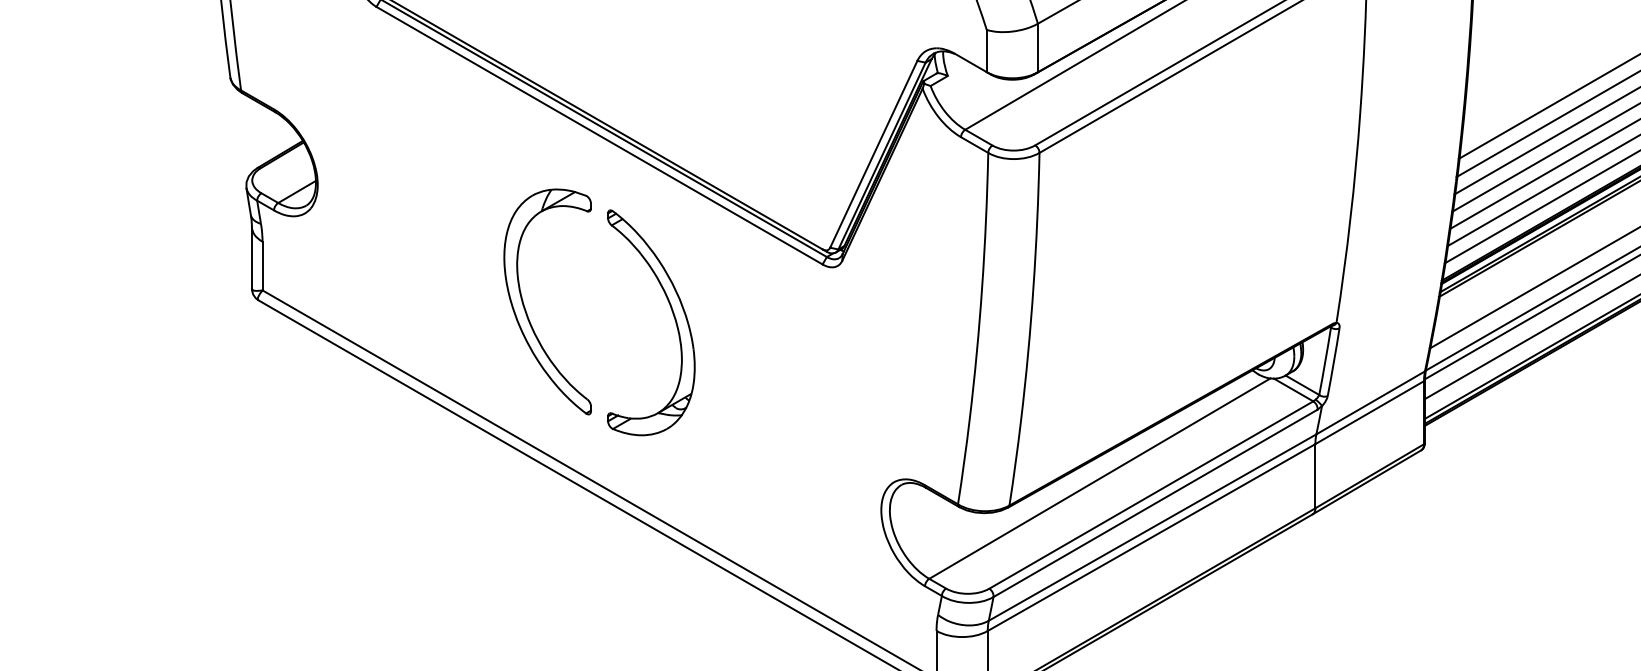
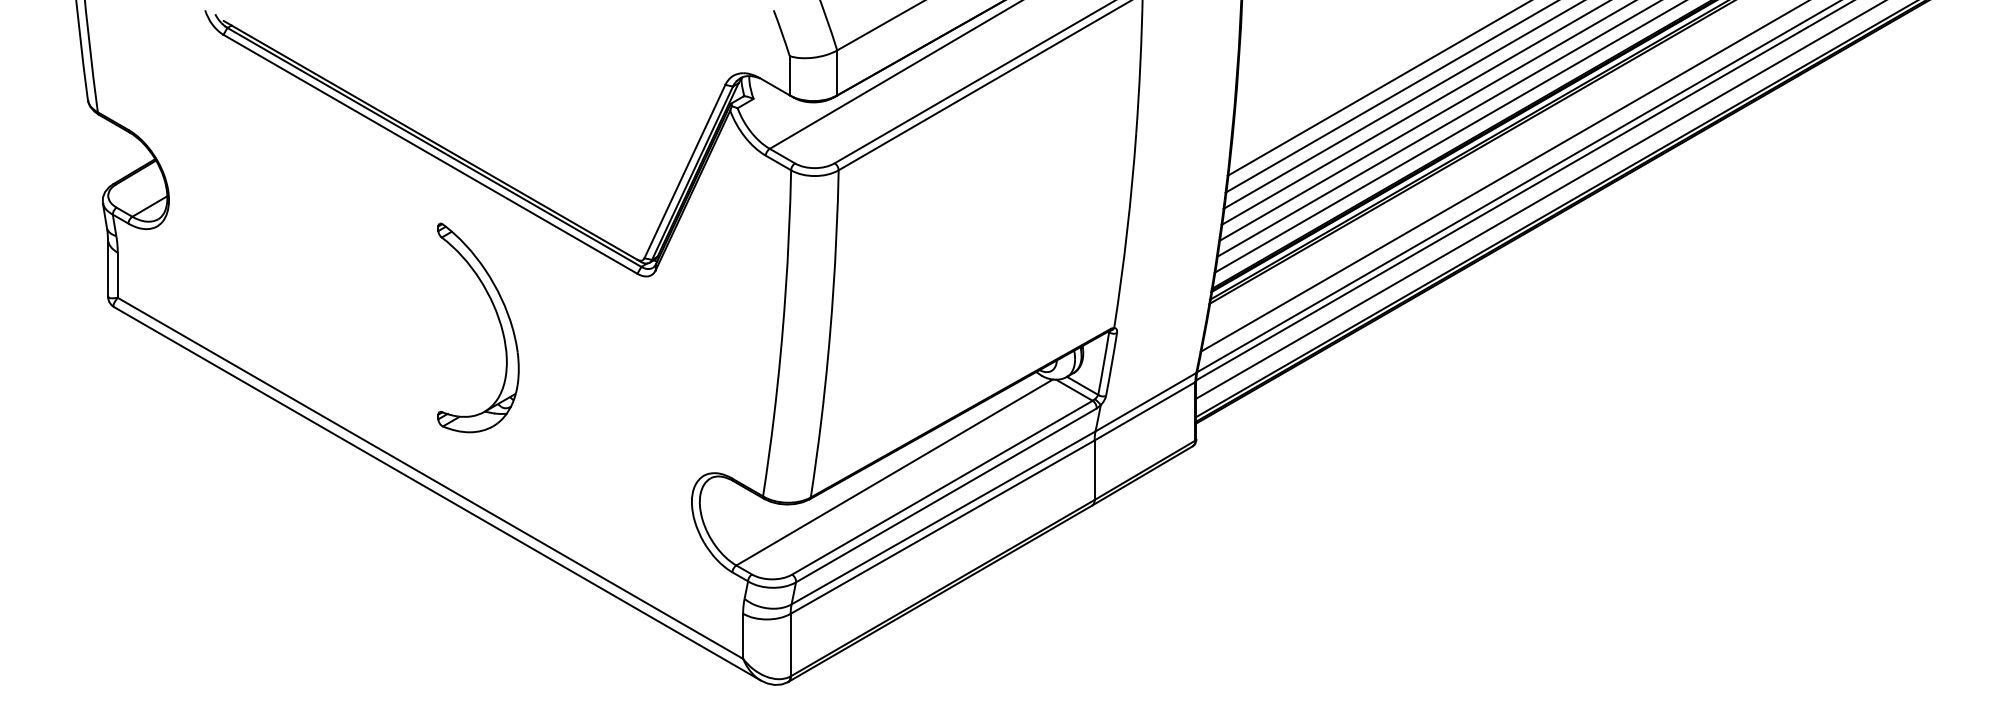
part: (526, 309) -> (362, 315), removed

